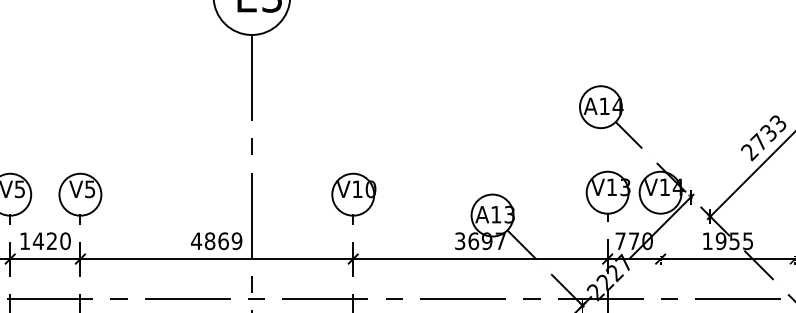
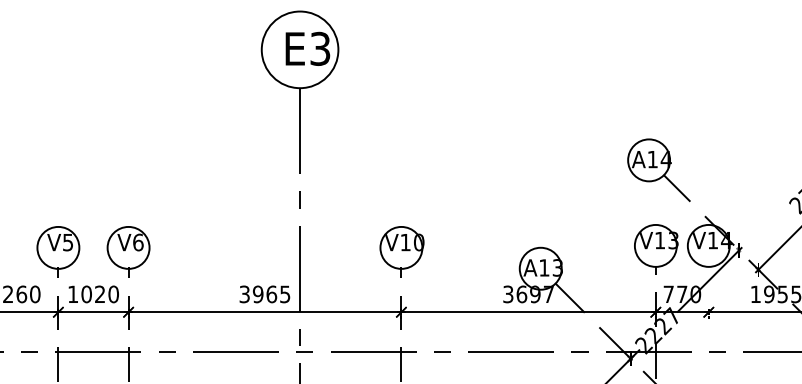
text: (90, 189) -> (138, 242), V5 -> V6
text: (38, 241) -> (86, 294), 1420 -> 1020
text: (216, 241) -> (264, 294), 4869 -> 3965

